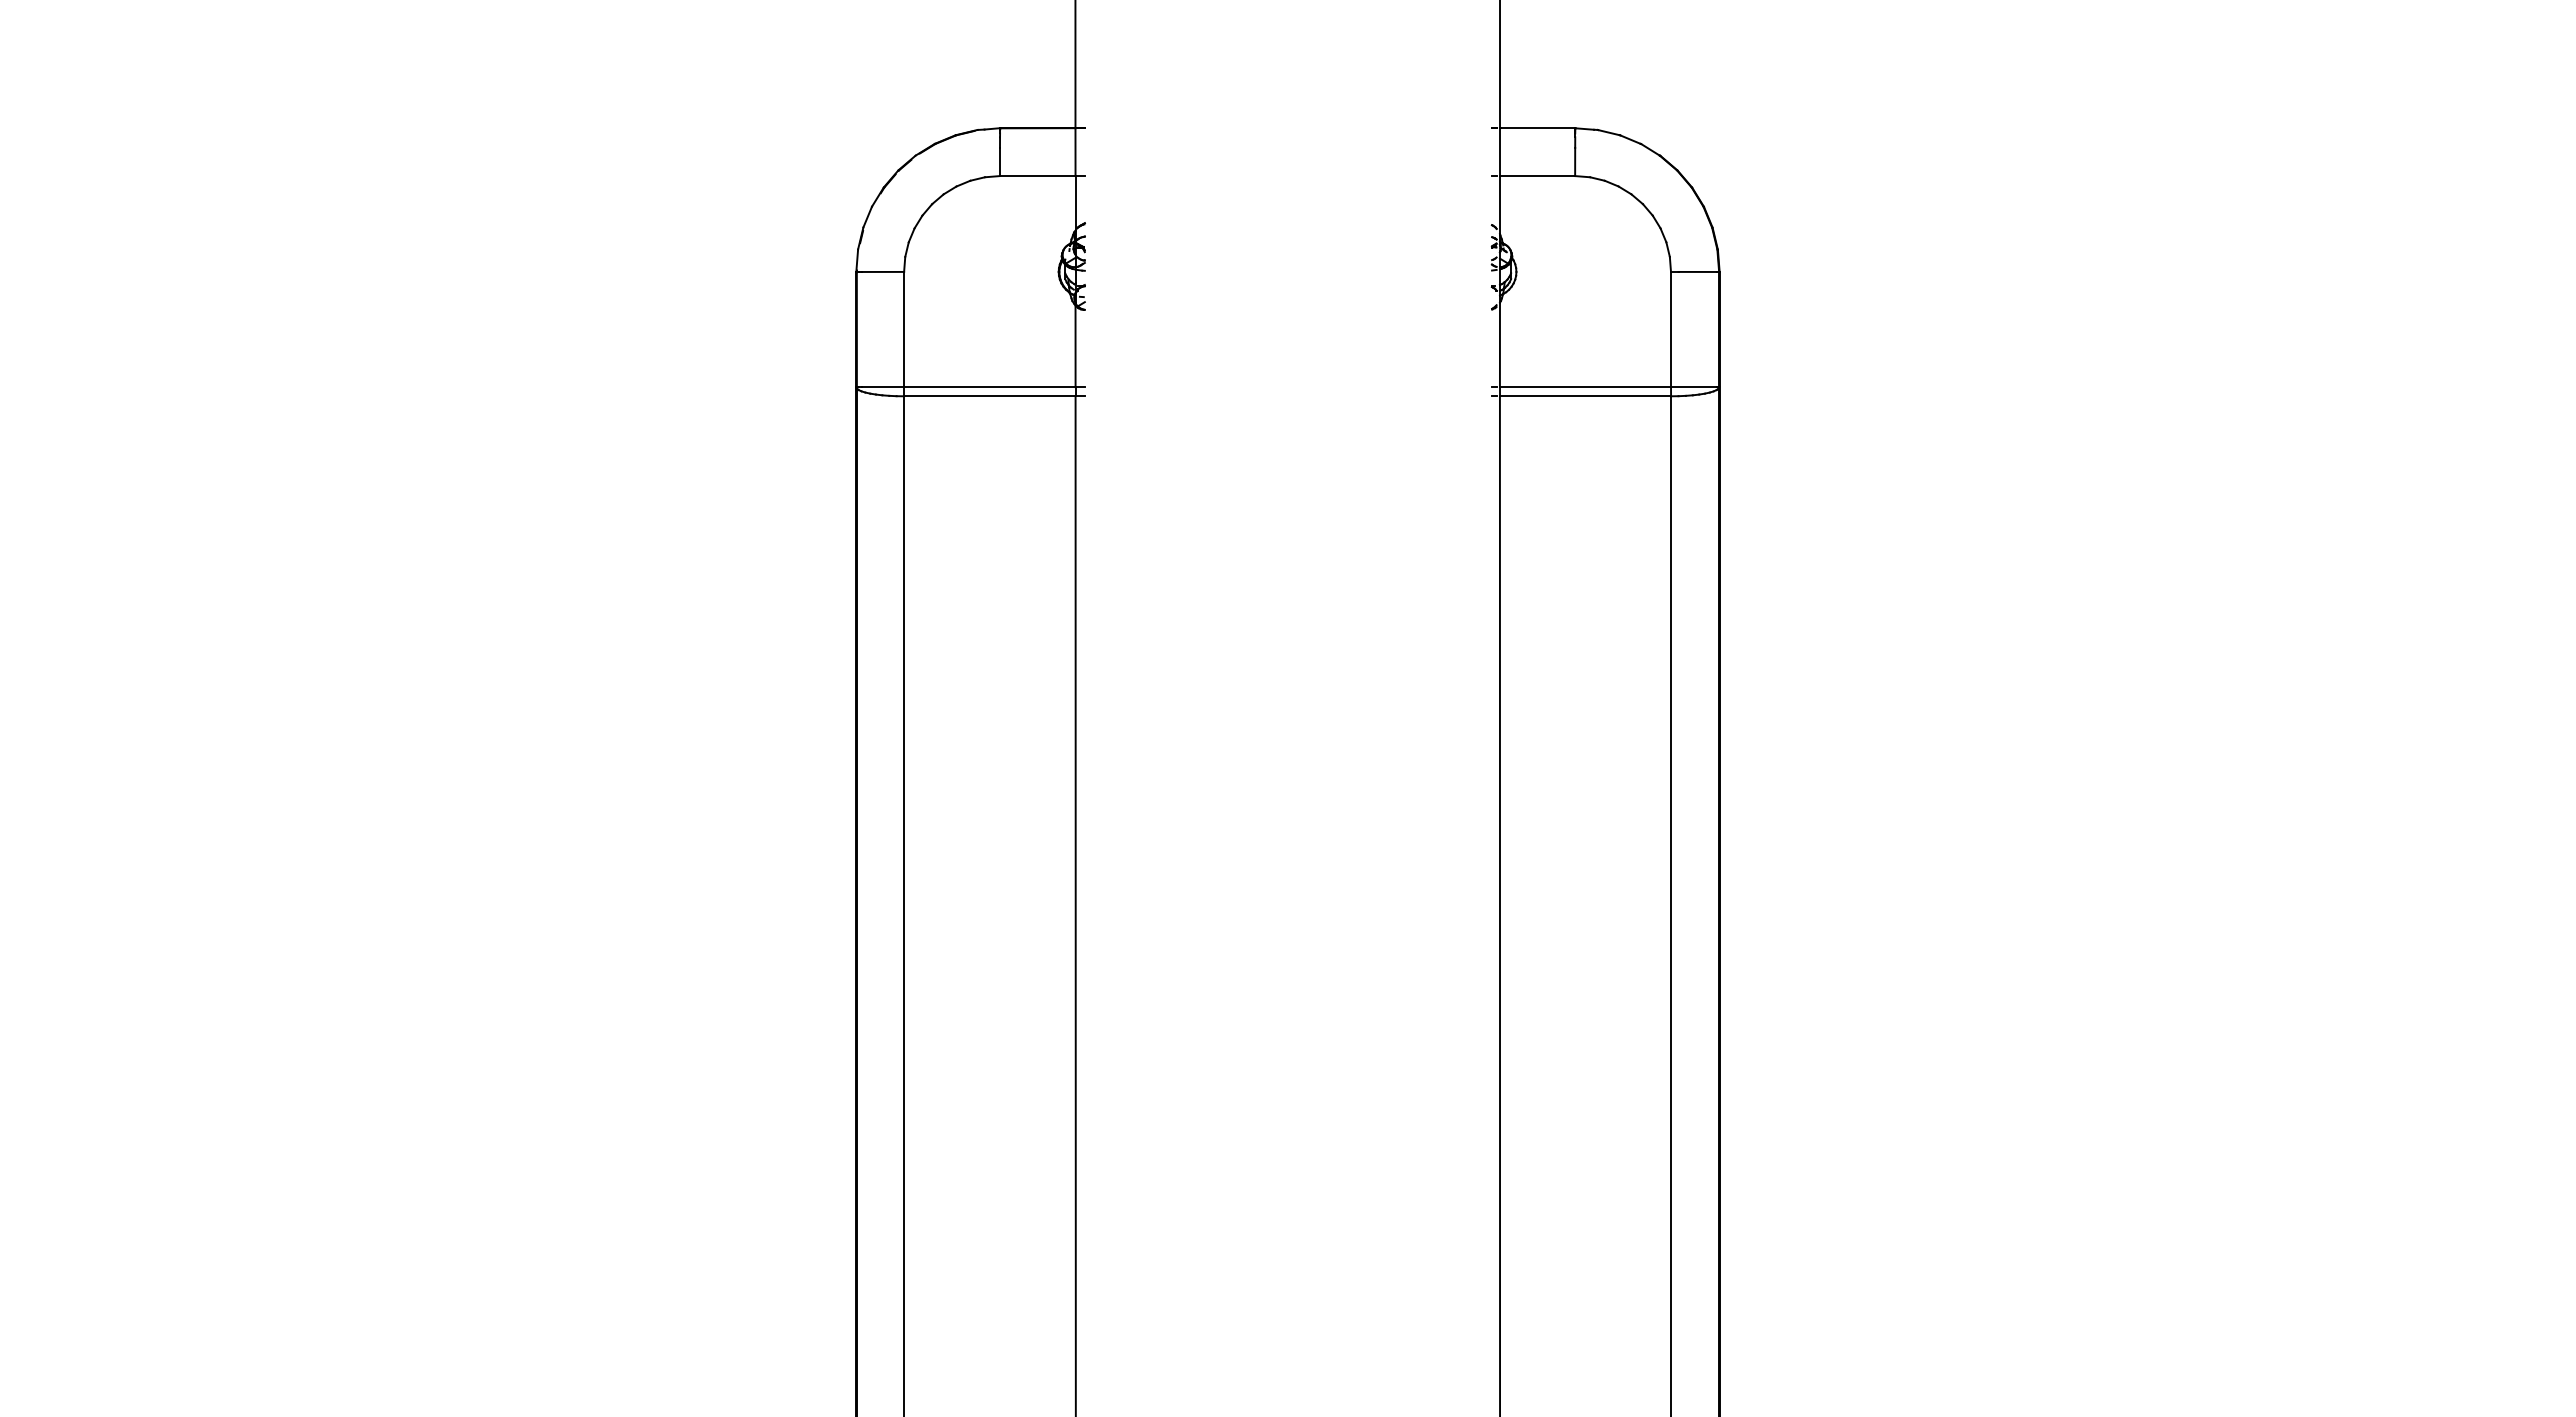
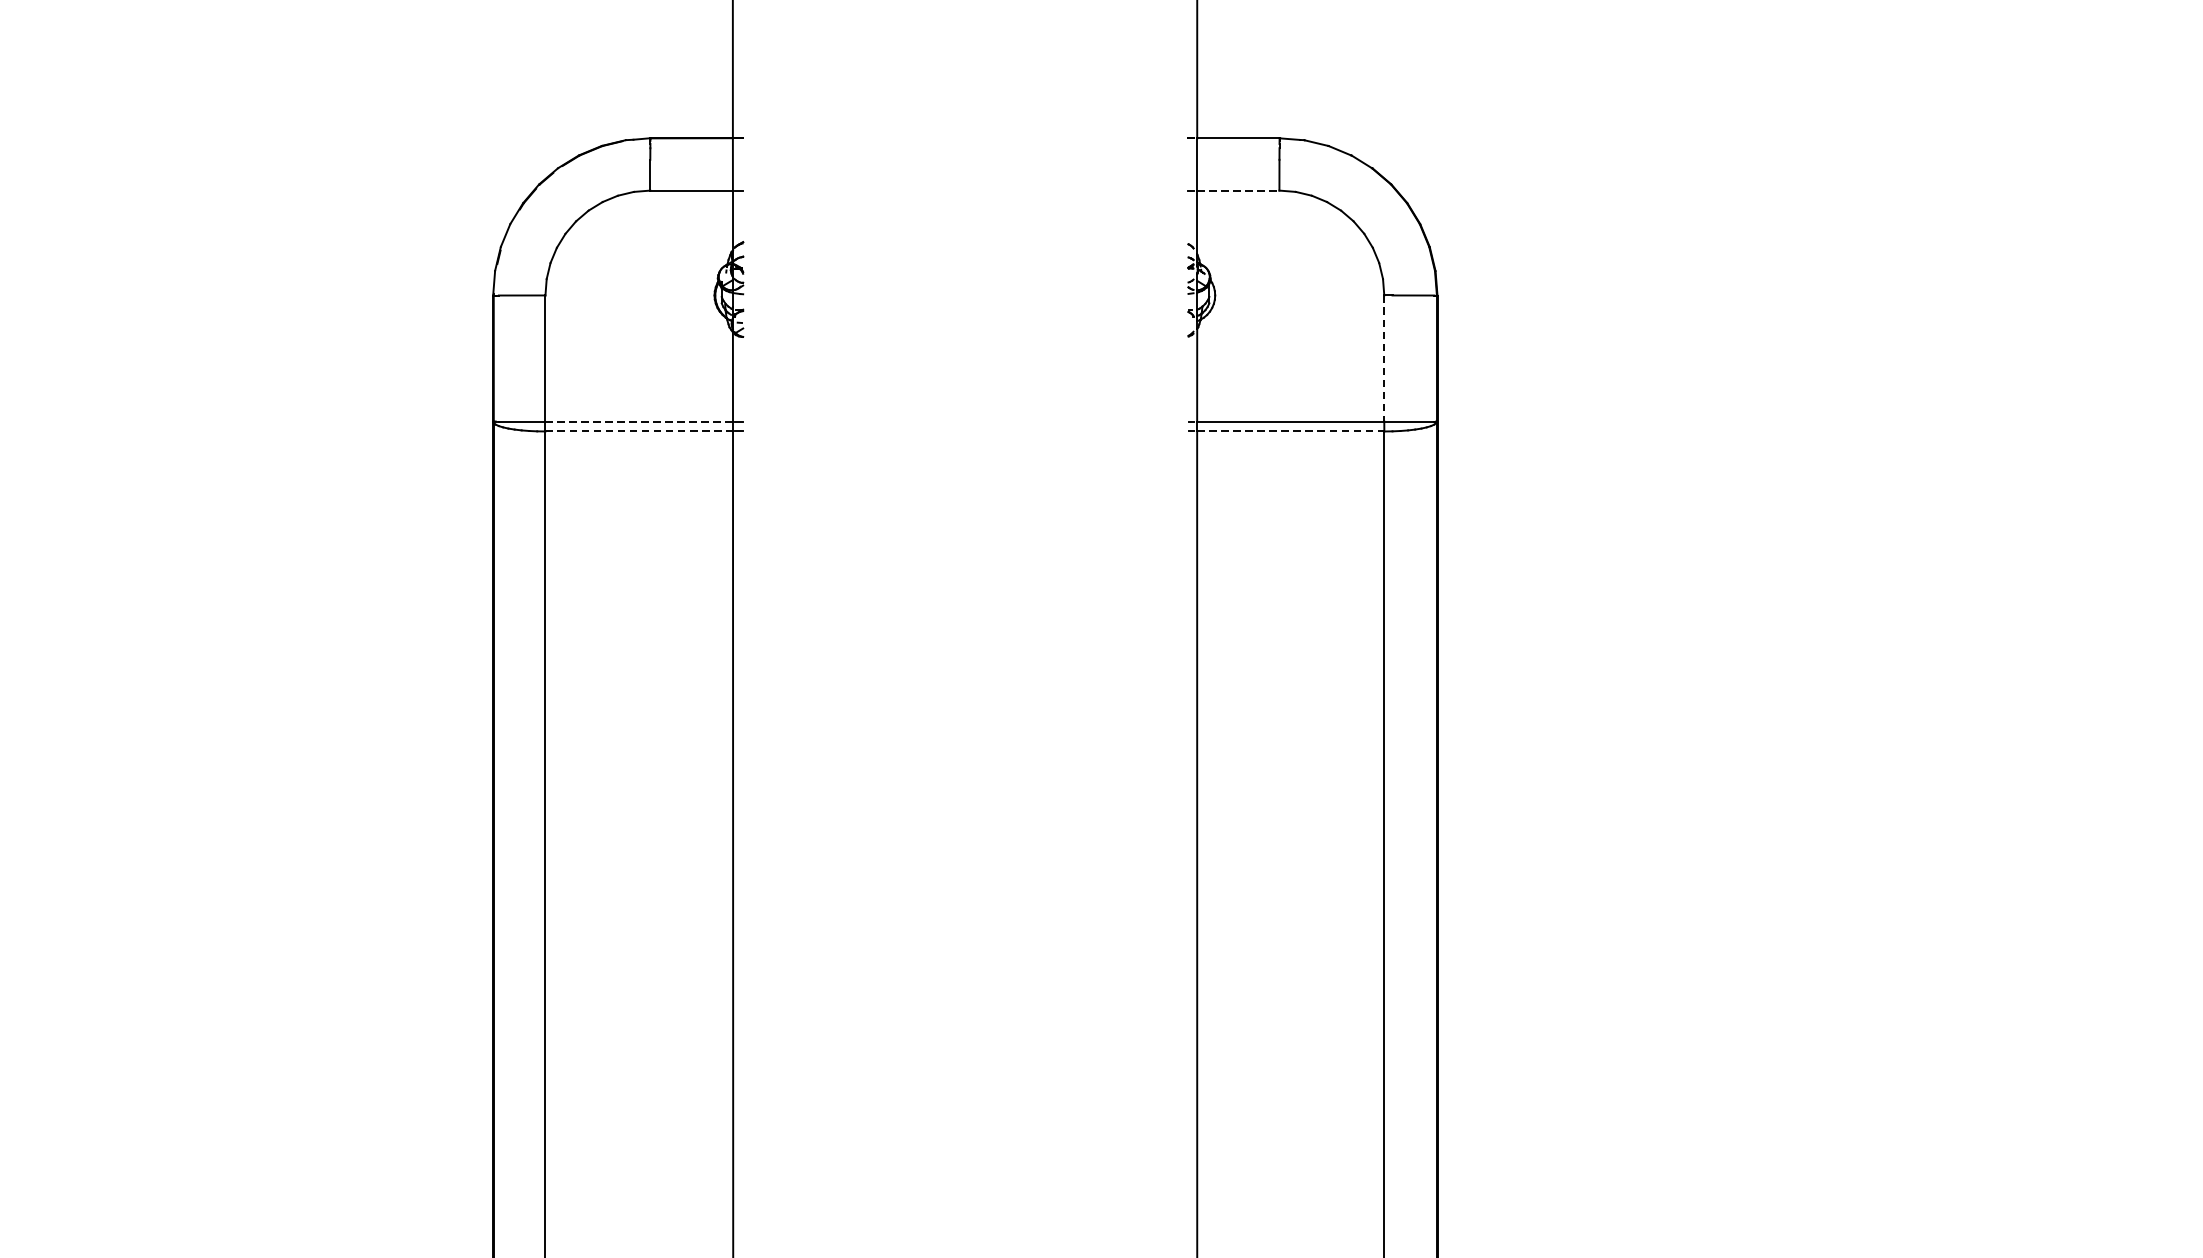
line: (1537, 176) -> (1238, 191), solid -> dashed
line: (1671, 329) -> (1384, 358), solid -> dashed
line: (989, 387) -> (638, 421), solid -> dashed
line: (989, 396) -> (638, 431), solid -> dashed
line: (1585, 396) -> (1290, 431), solid -> dashed

